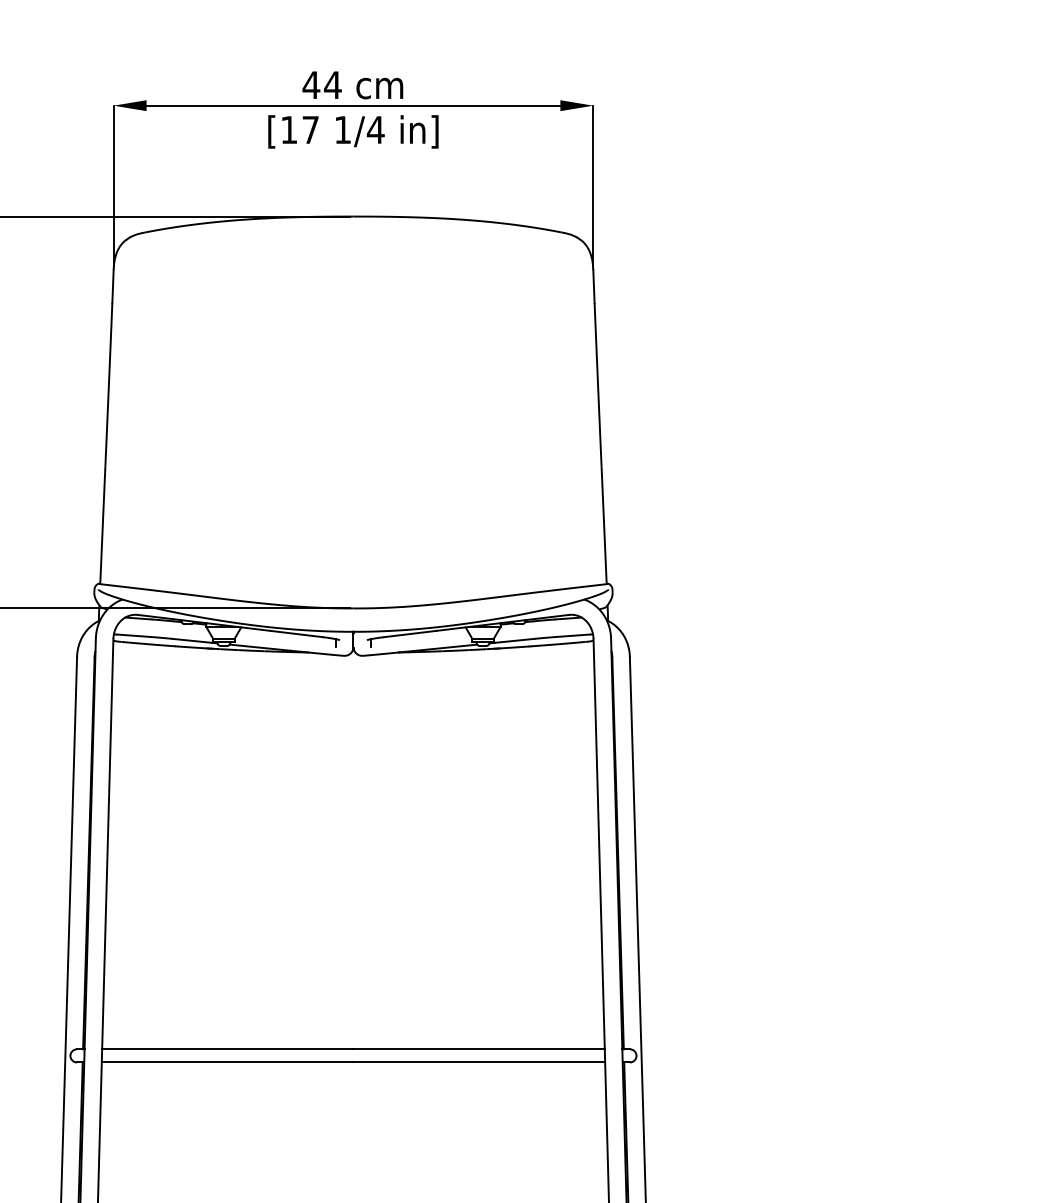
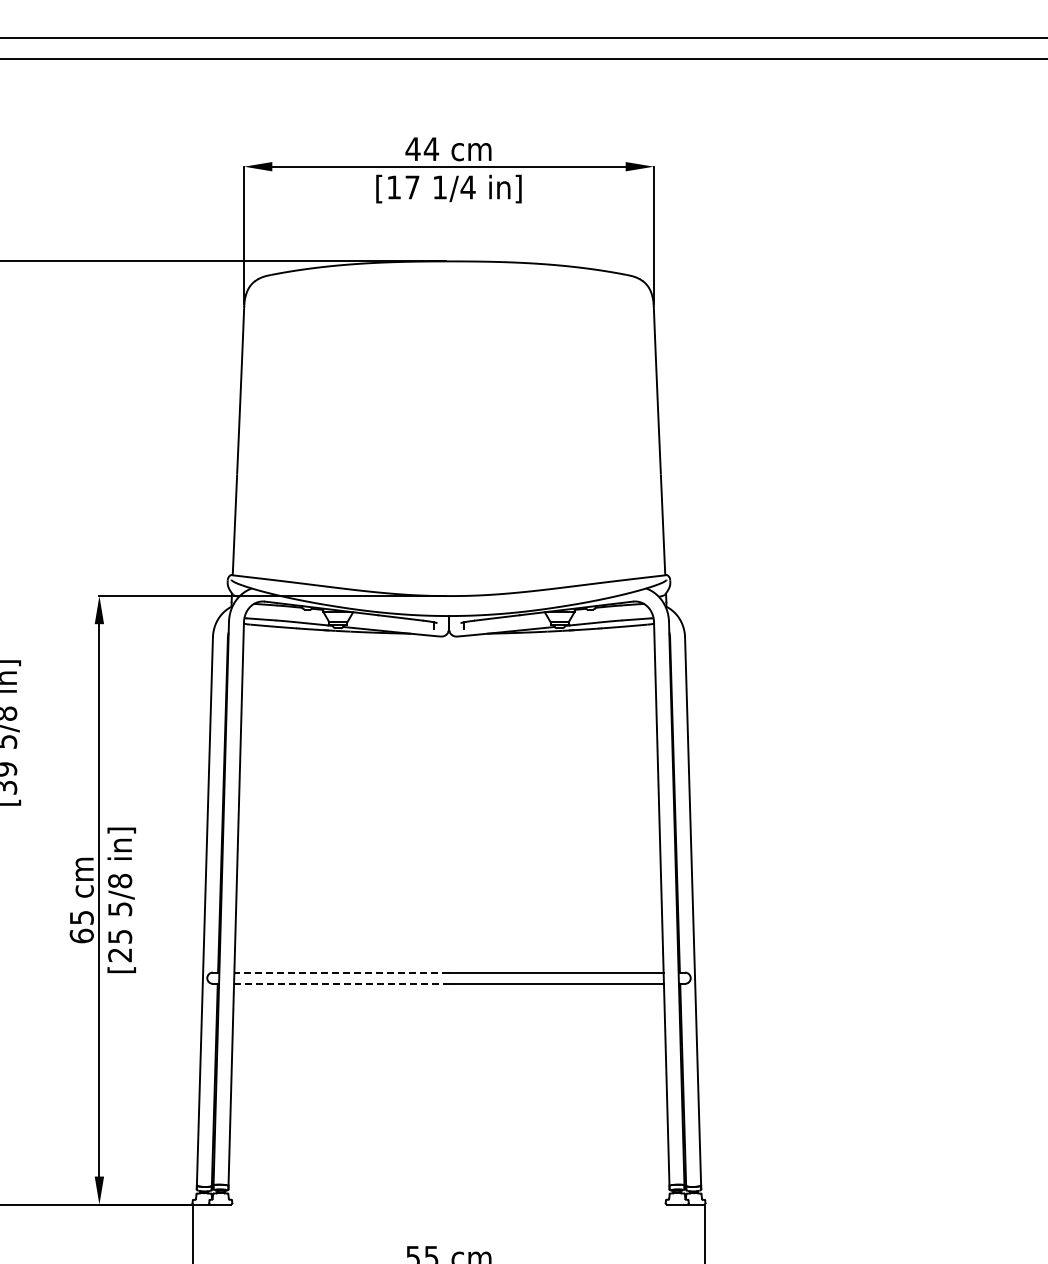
line: (227, 1049) -> (341, 972), solid -> dashed
line: (228, 1062) -> (342, 983), solid -> dashed

